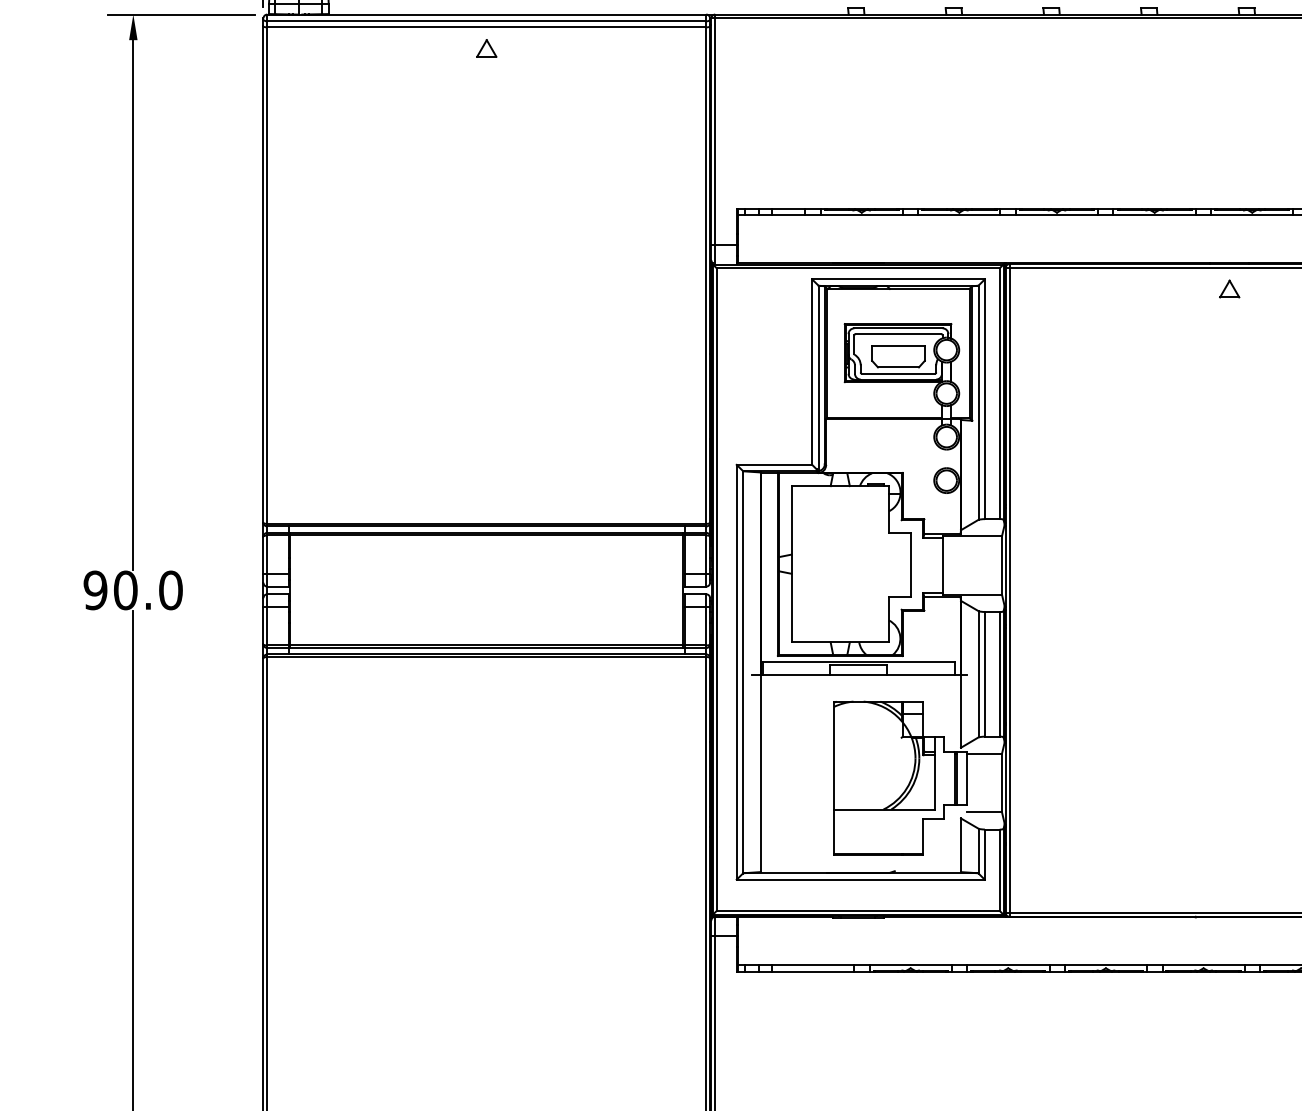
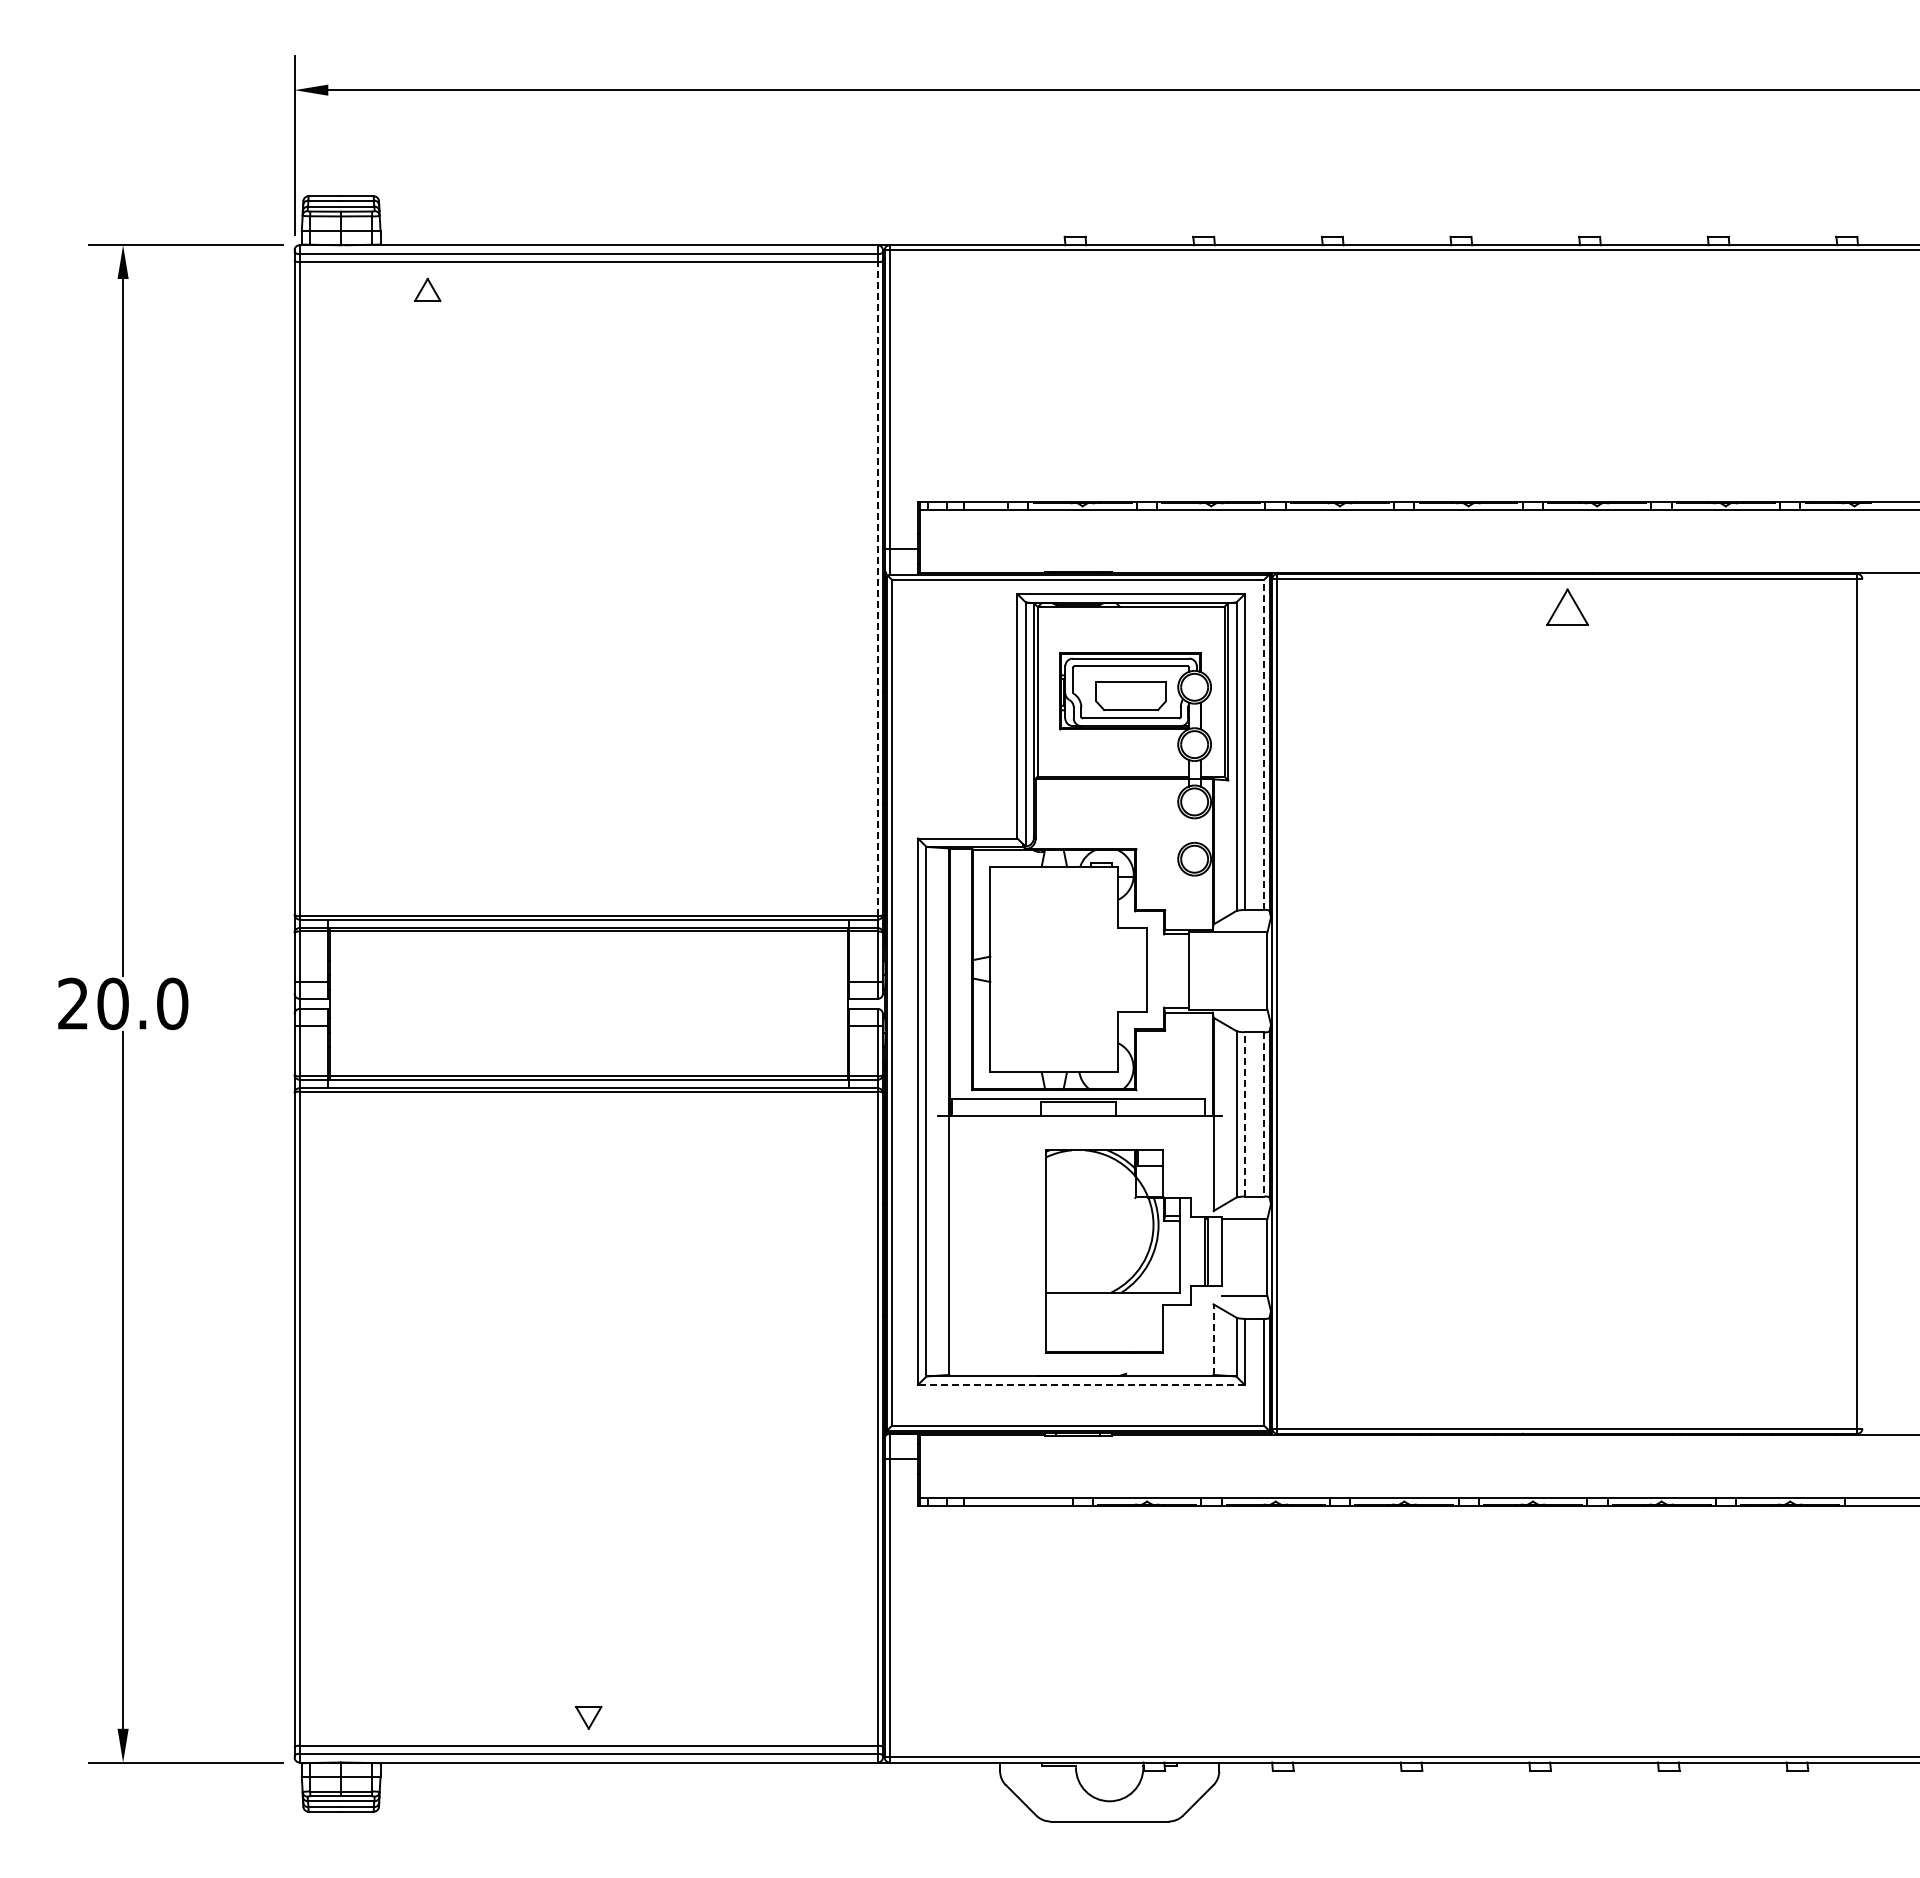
part: (486, 48) -> (427, 289), moved
line: (705, 275) -> (877, 588), solid -> dashed
part: (1229, 288) -> (1566, 606), size x1.6
line: (999, 393) -> (1264, 744), solid -> dashed
text: (94, 590) -> (72, 1003), 90.0 -> 20.0
line: (984, 673) -> (1244, 1113), solid -> dashed
line: (999, 674) -> (1264, 1114), solid -> dashed
line: (961, 845) -> (1213, 1339), solid -> dashed
line: (860, 879) -> (1080, 1384), solid -> dashed

